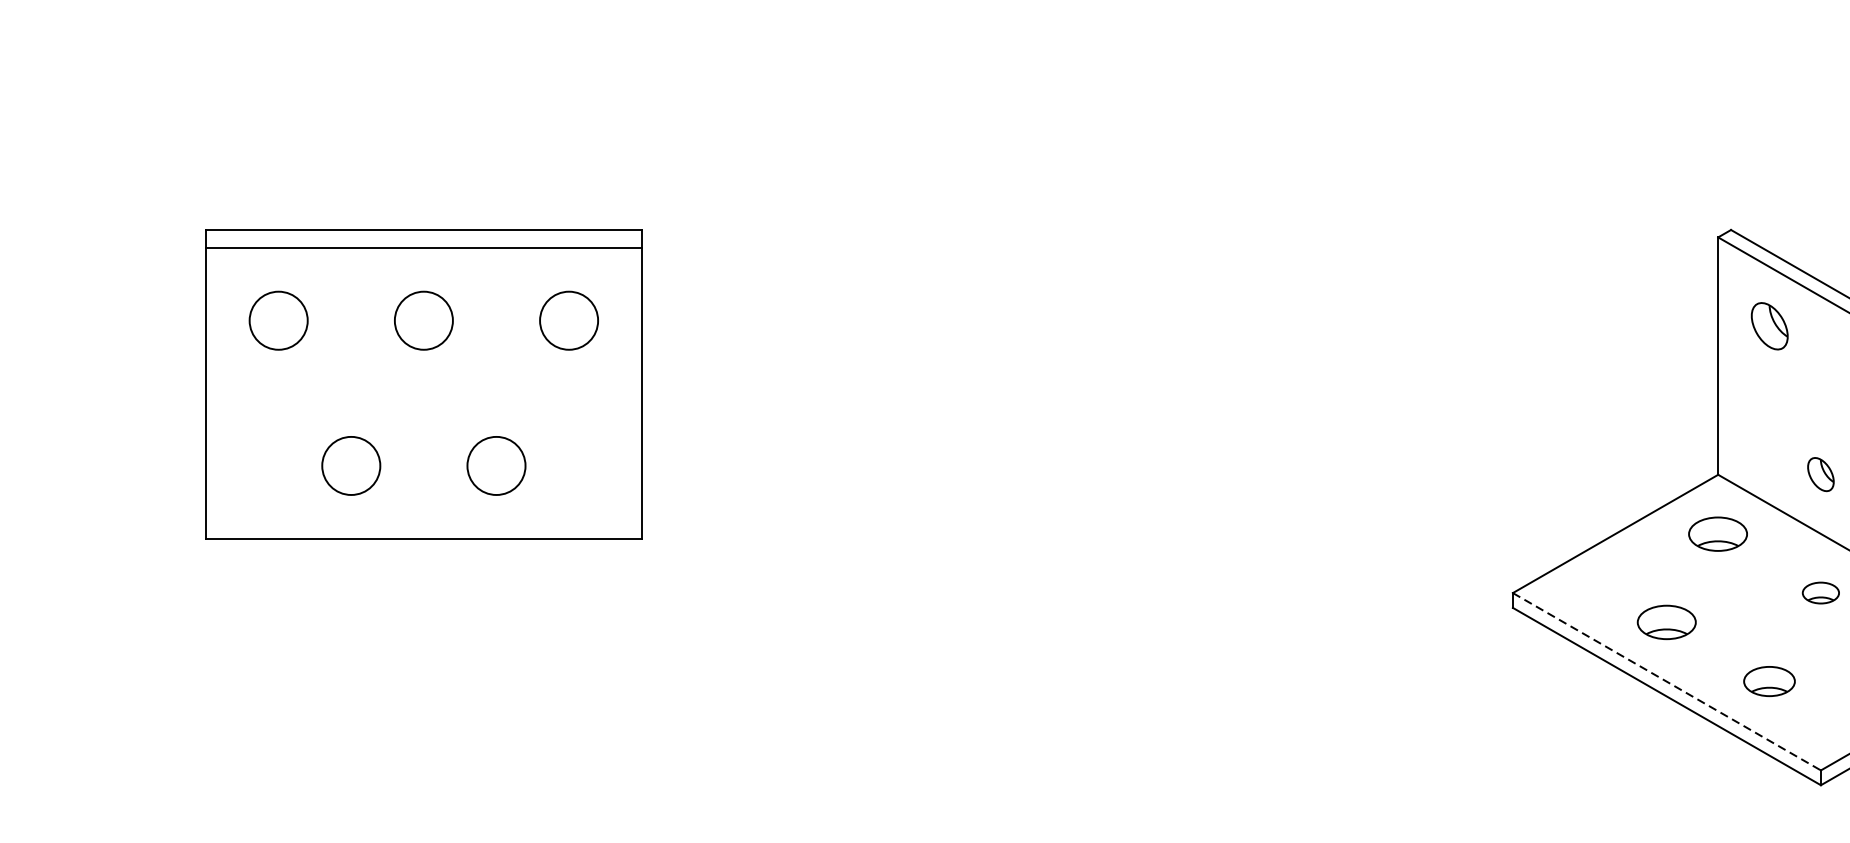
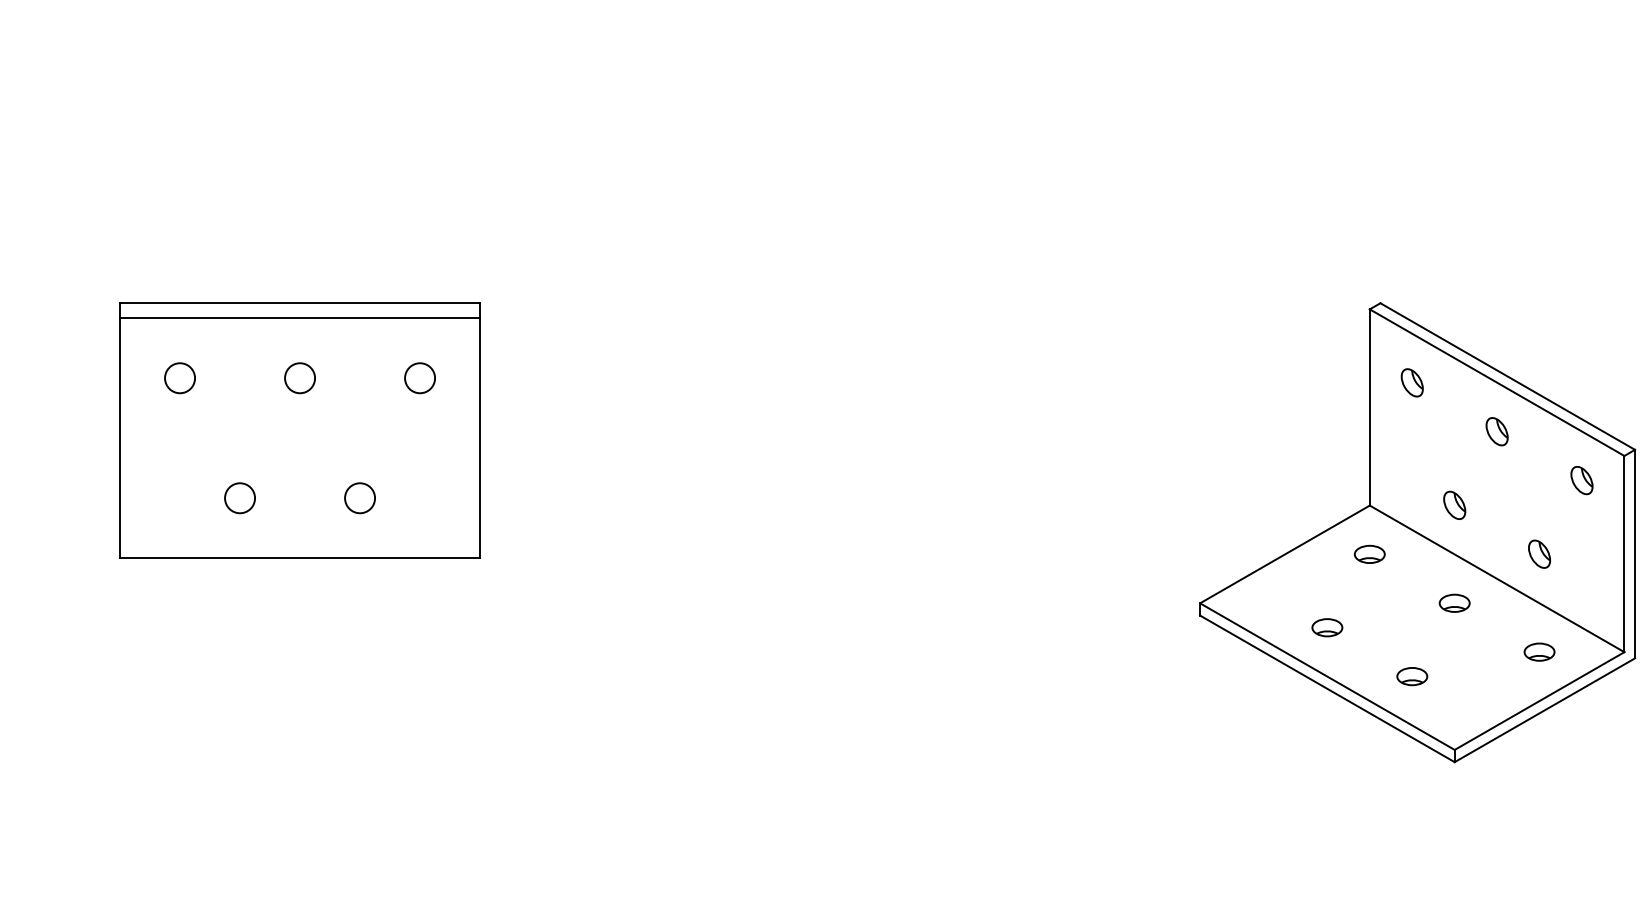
circle: (279, 321) -> (180, 378), size x0.62
circle: (424, 321) -> (300, 378), size x0.62
circle: (569, 321) -> (420, 378), size x0.62
part: (1768, 325) -> (1411, 382), size x0.71
circle: (351, 466) -> (240, 498), size x0.62
circle: (497, 466) -> (360, 498), size x0.62
part: (1717, 532) -> (1369, 553), size x0.62
part: (1667, 622) -> (1327, 627), size x0.62
line: (1667, 681) -> (1327, 676), dashed -> solid
part: (1769, 681) -> (1412, 676), size x0.71

